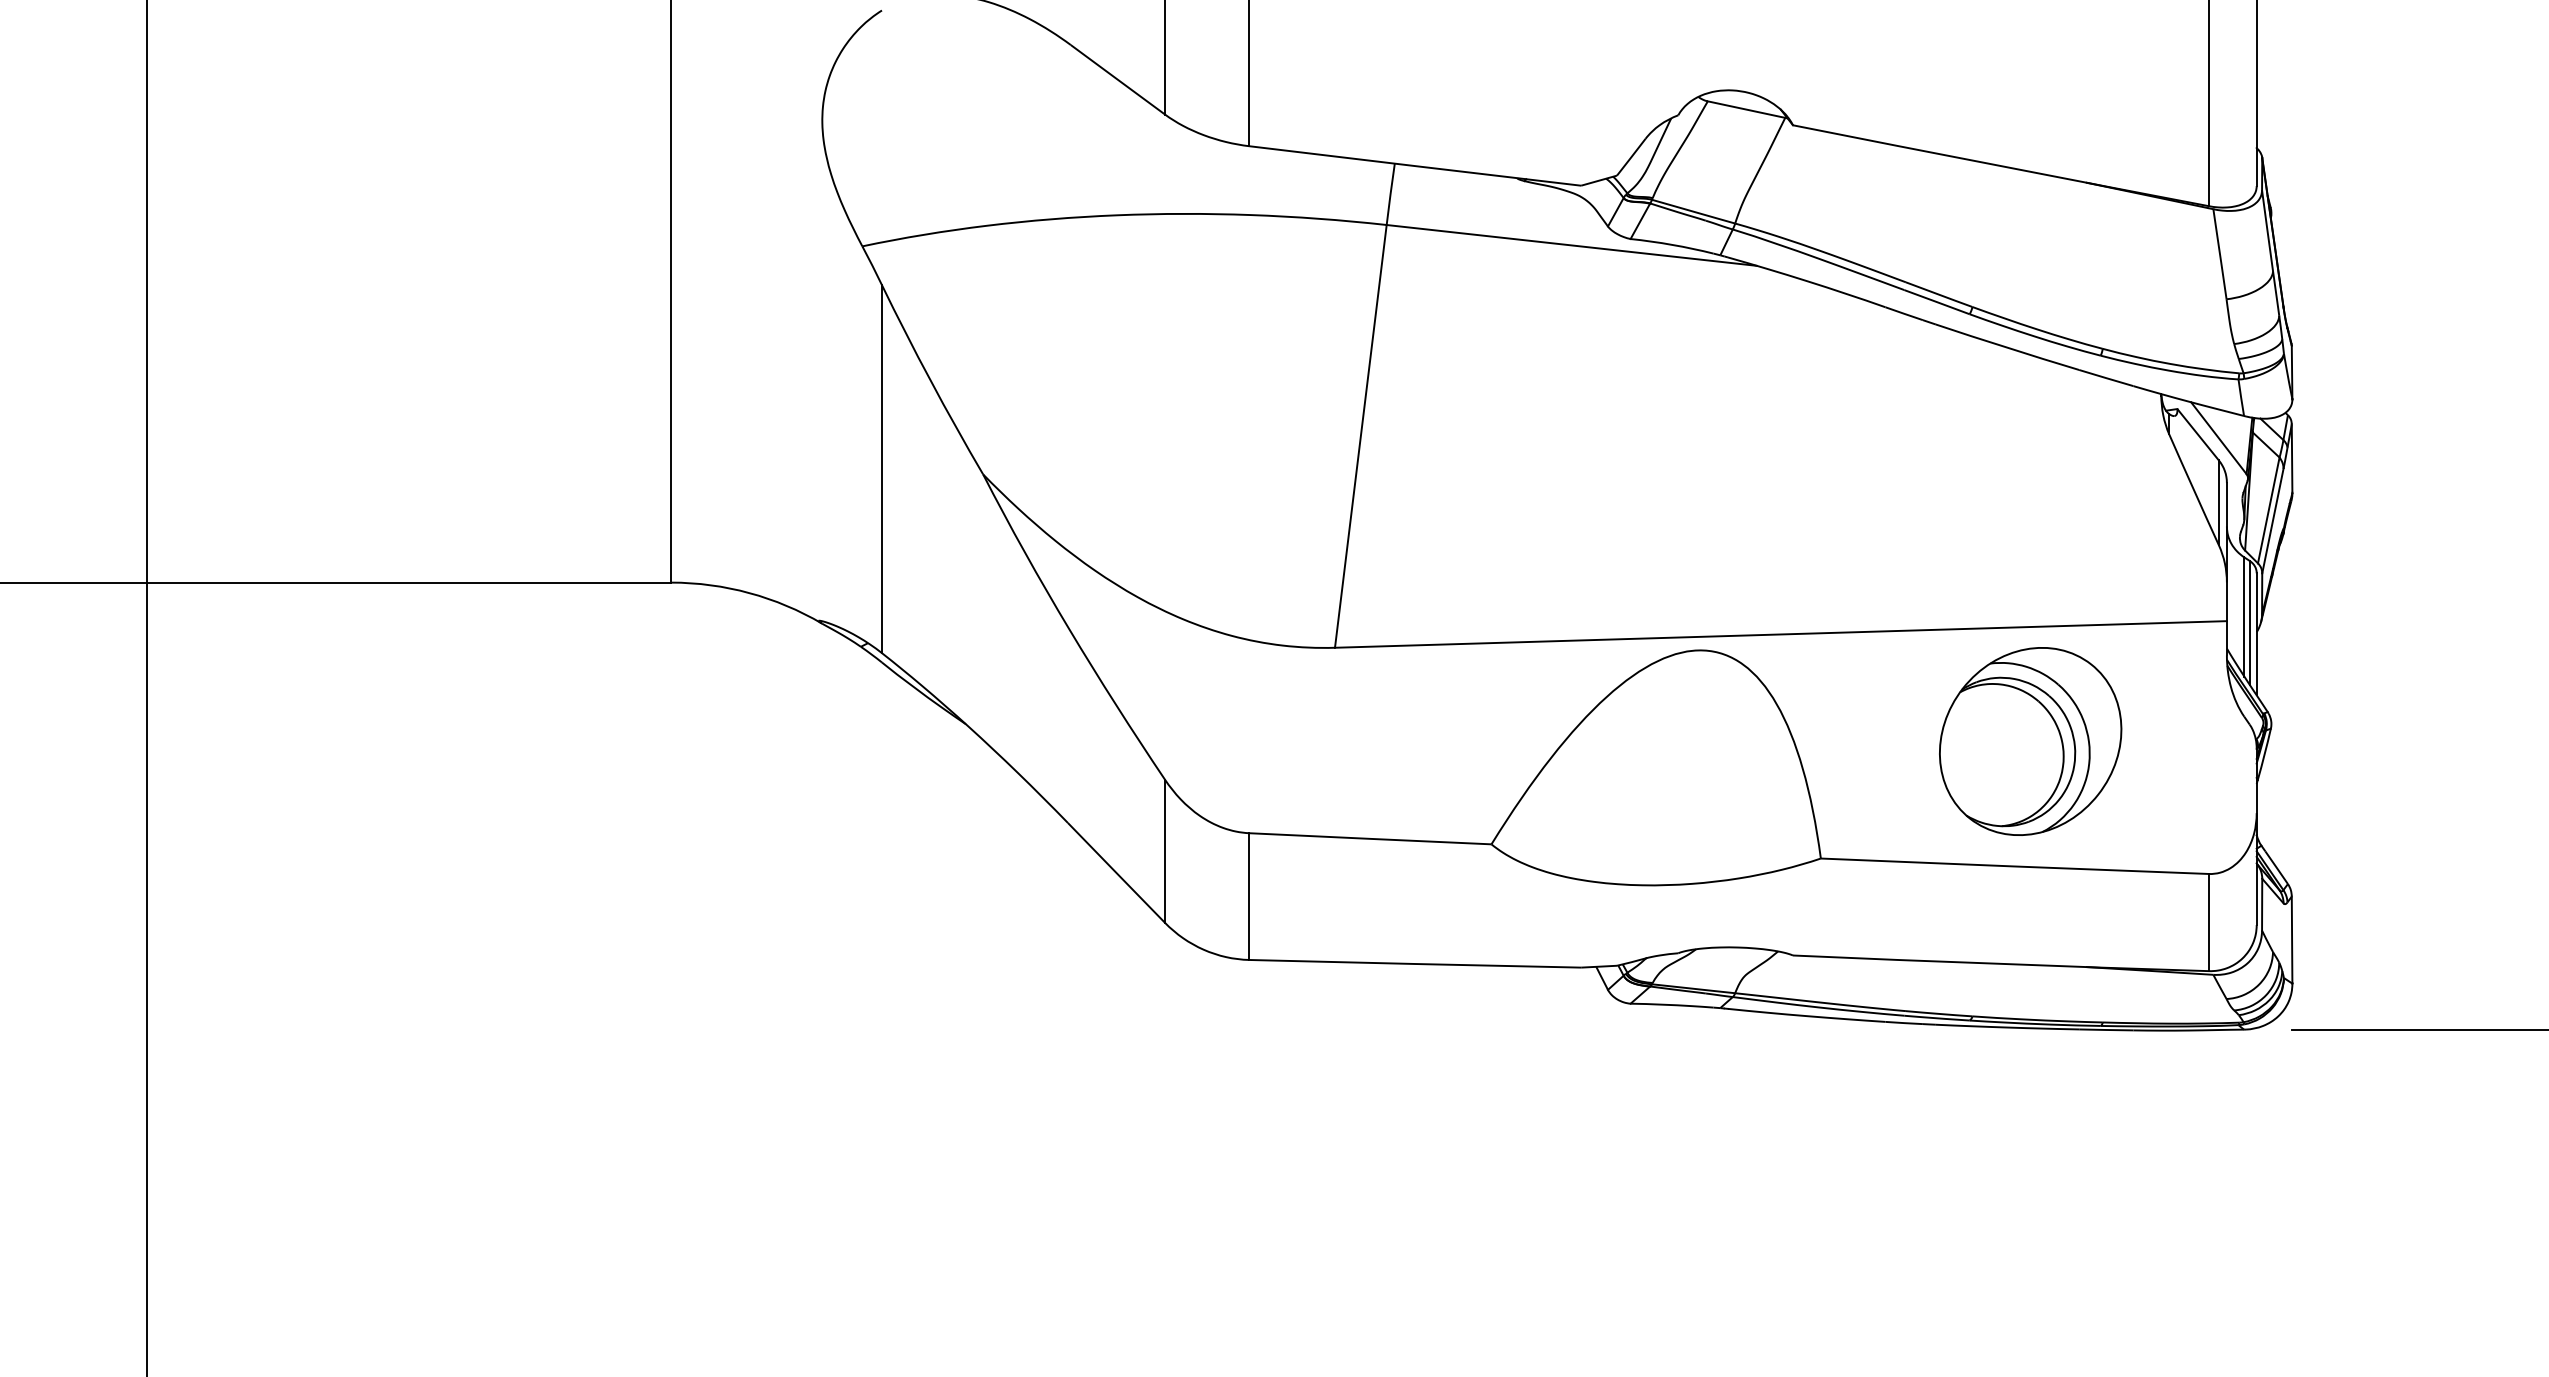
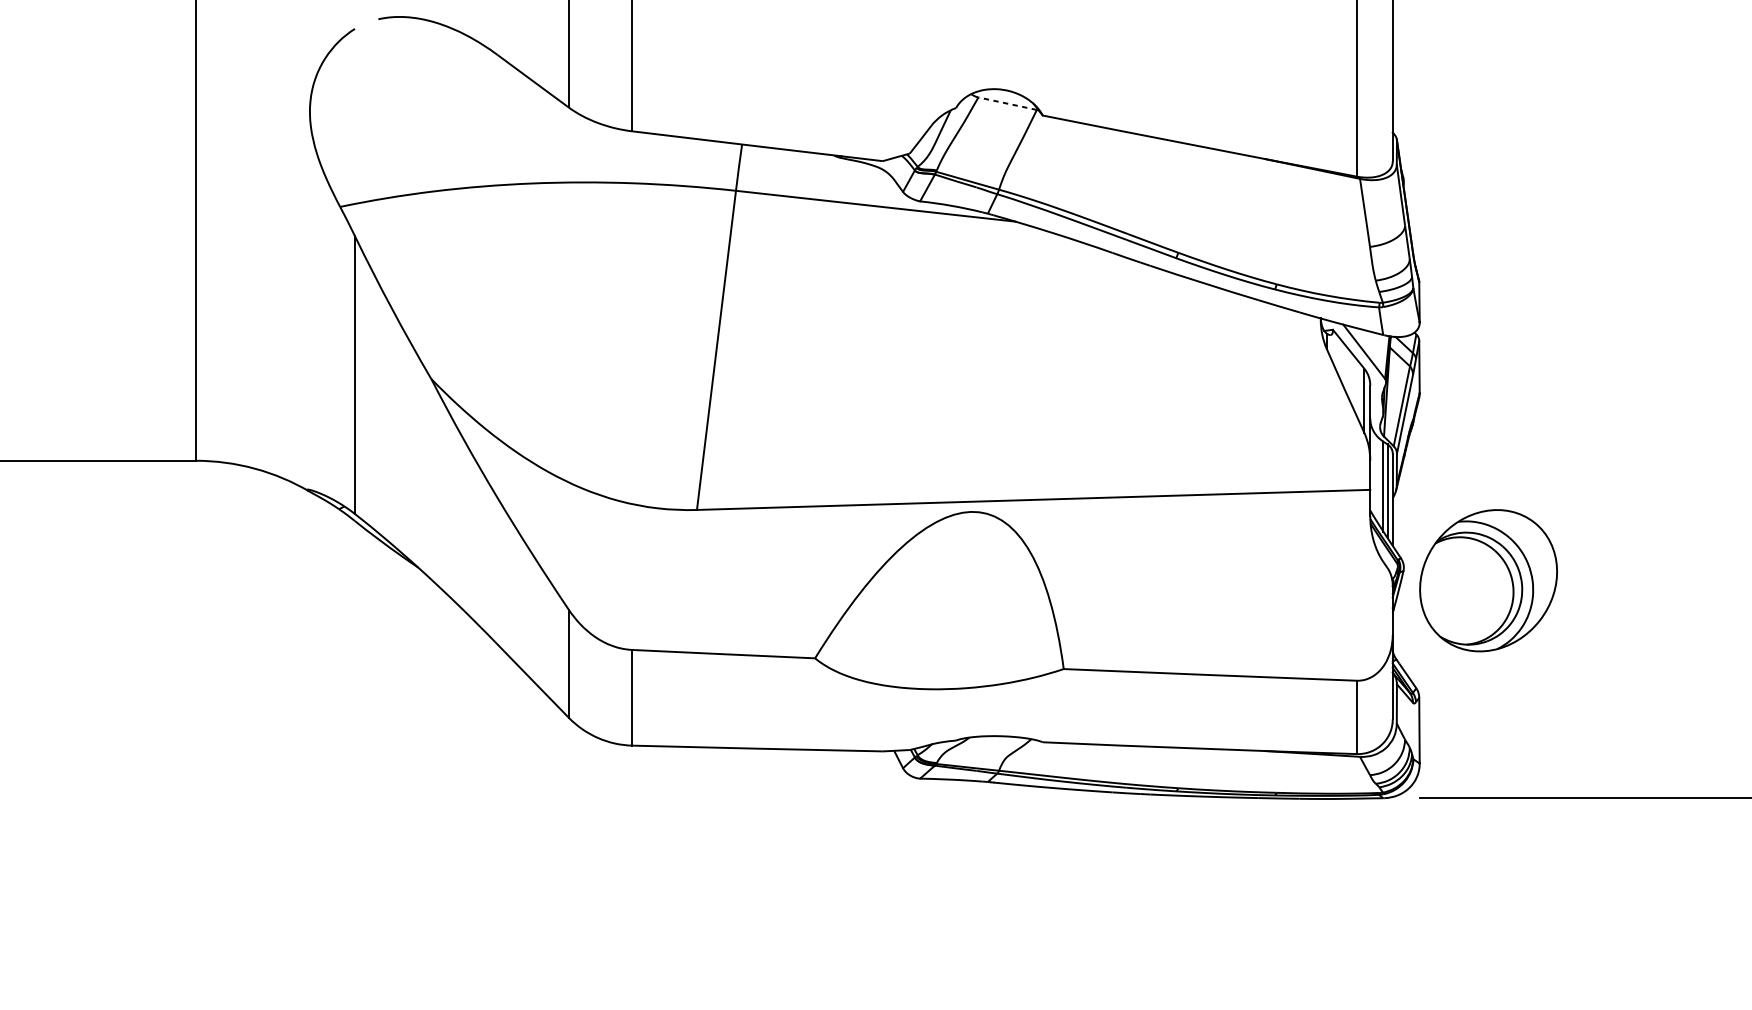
line: (1746, 109) -> (1007, 103), solid -> dashed
part: (2030, 741) -> (1488, 580), moved

